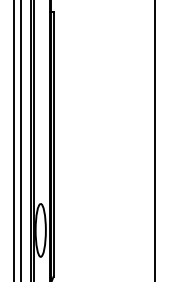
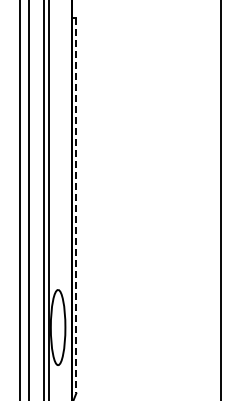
line: (53, 144) -> (76, 205), solid -> dashed

